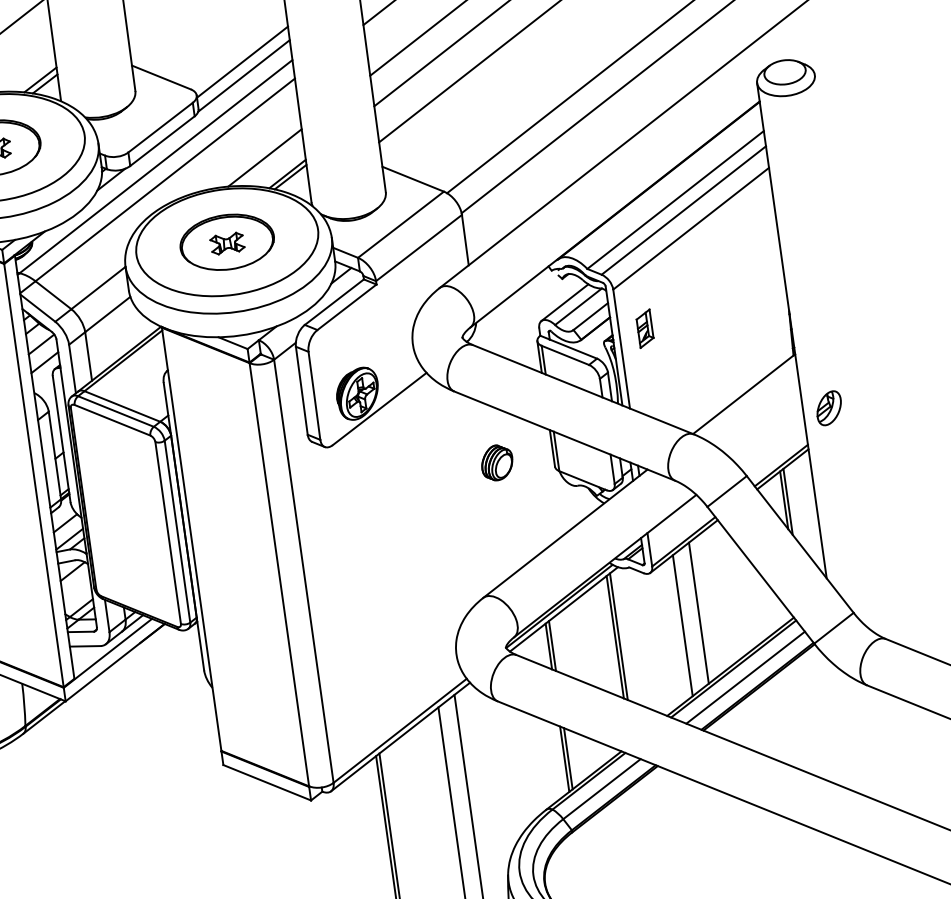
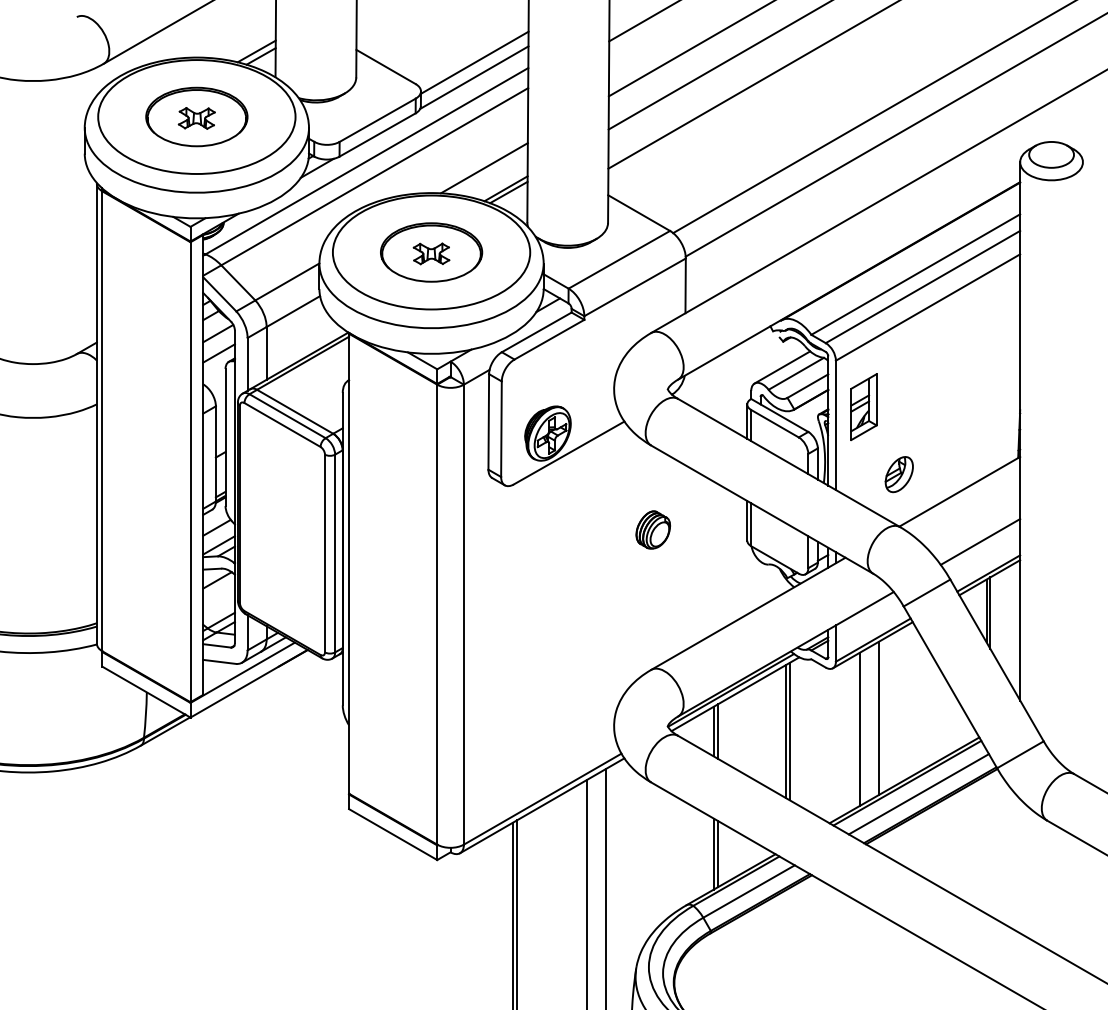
part: (644, 329) -> (863, 407), size x1.67
part: (828, 408) -> (898, 474), moved
line: (769, 437) -> (980, 541), added
part: (496, 462) -> (652, 529), moved

